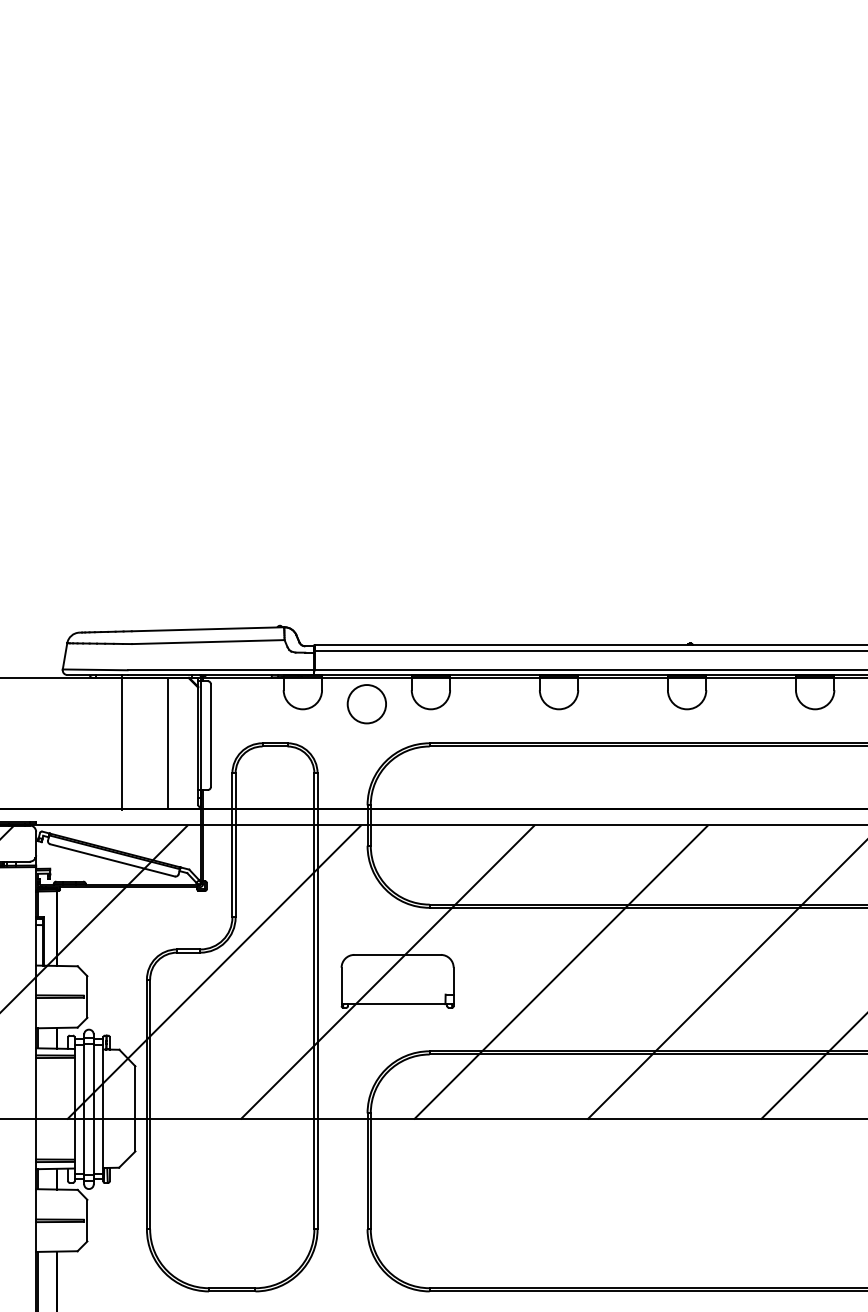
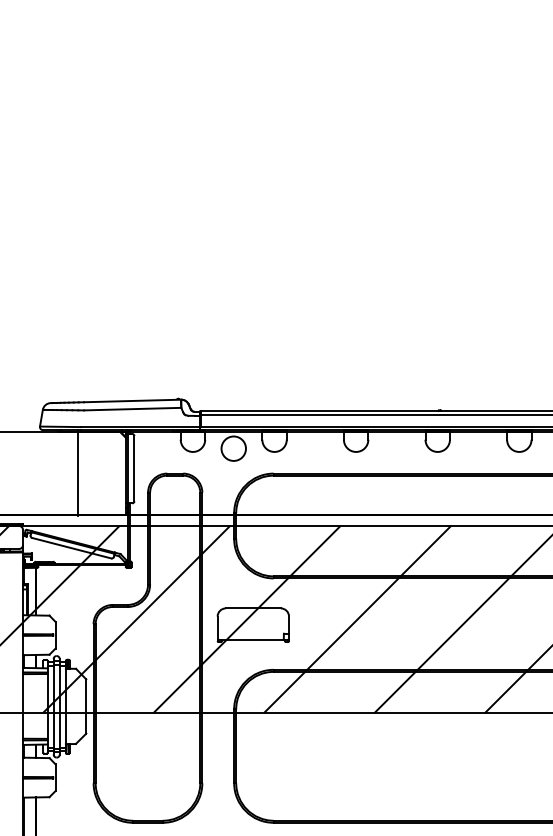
line: (168, 743) -> (107, 473), removed

